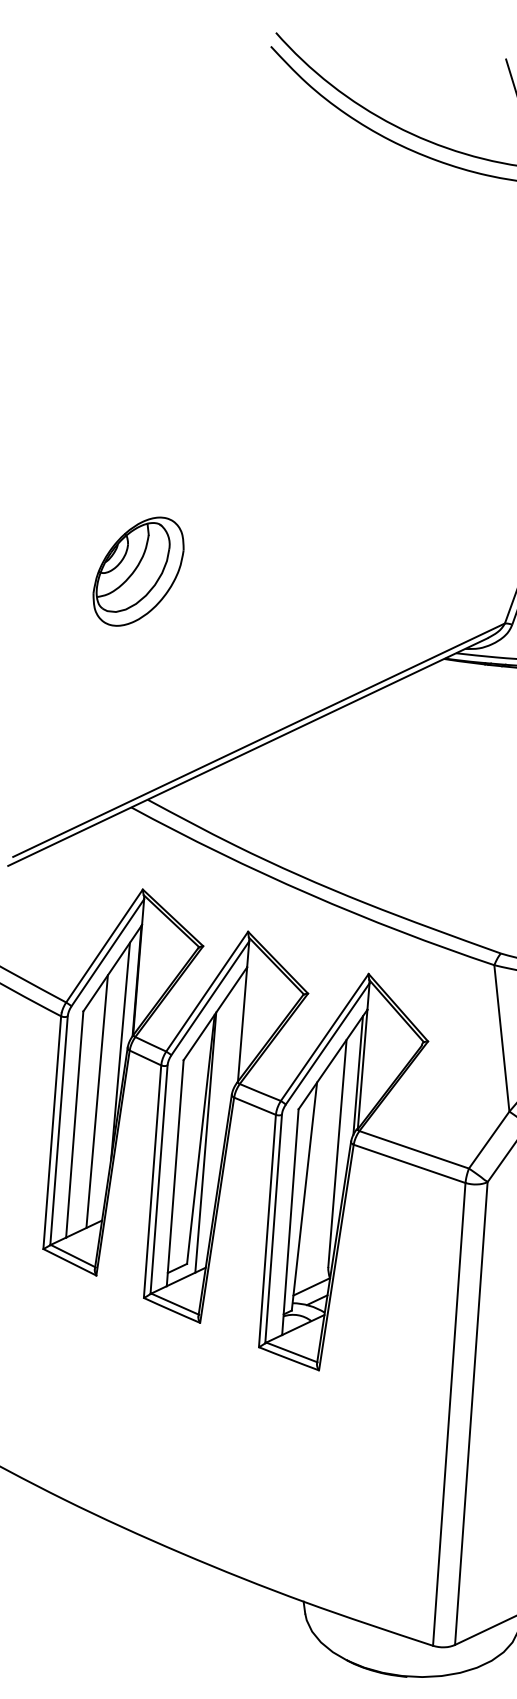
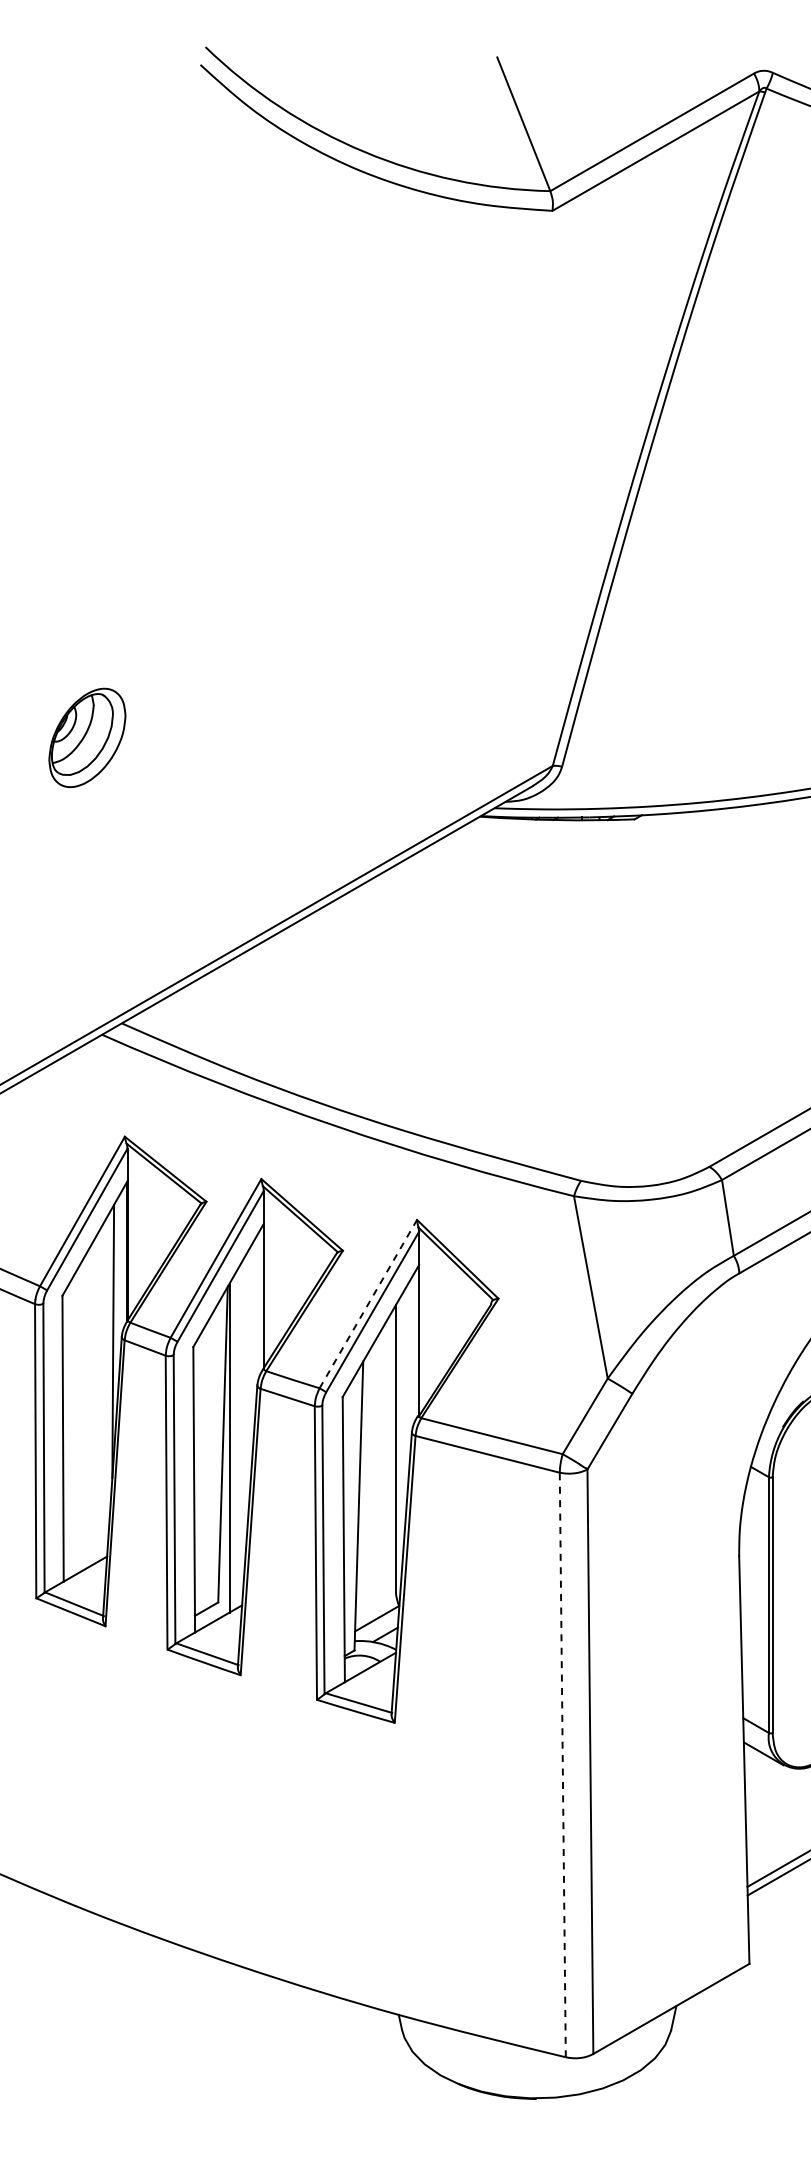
part: (138, 571) -> (87, 737), size x0.7
line: (324, 1036) -> (368, 1303), solid -> dashed
line: (358, 1075) -> (414, 1348), removed
line: (96, 1101) -> (88, 1407), removed
line: (449, 1414) -> (562, 1764), solid -> dashed

